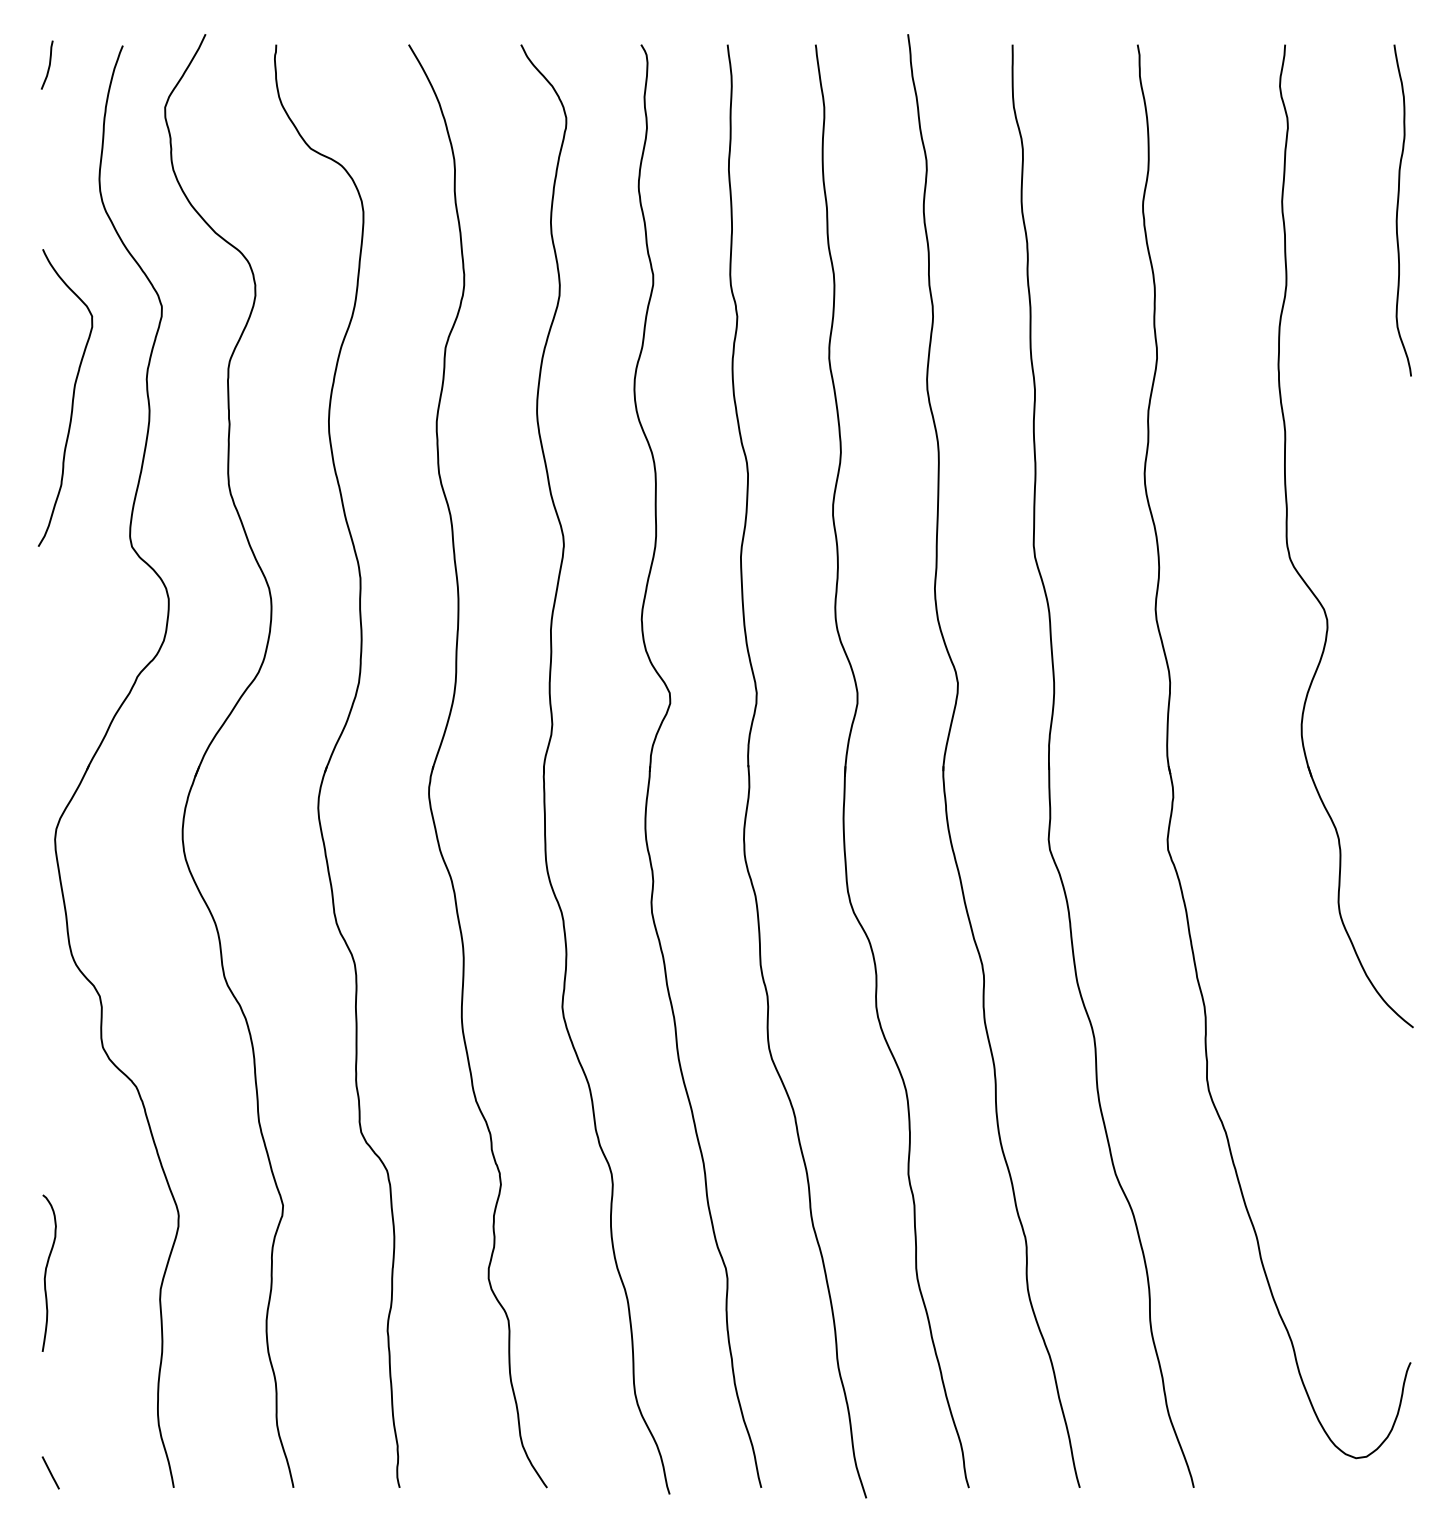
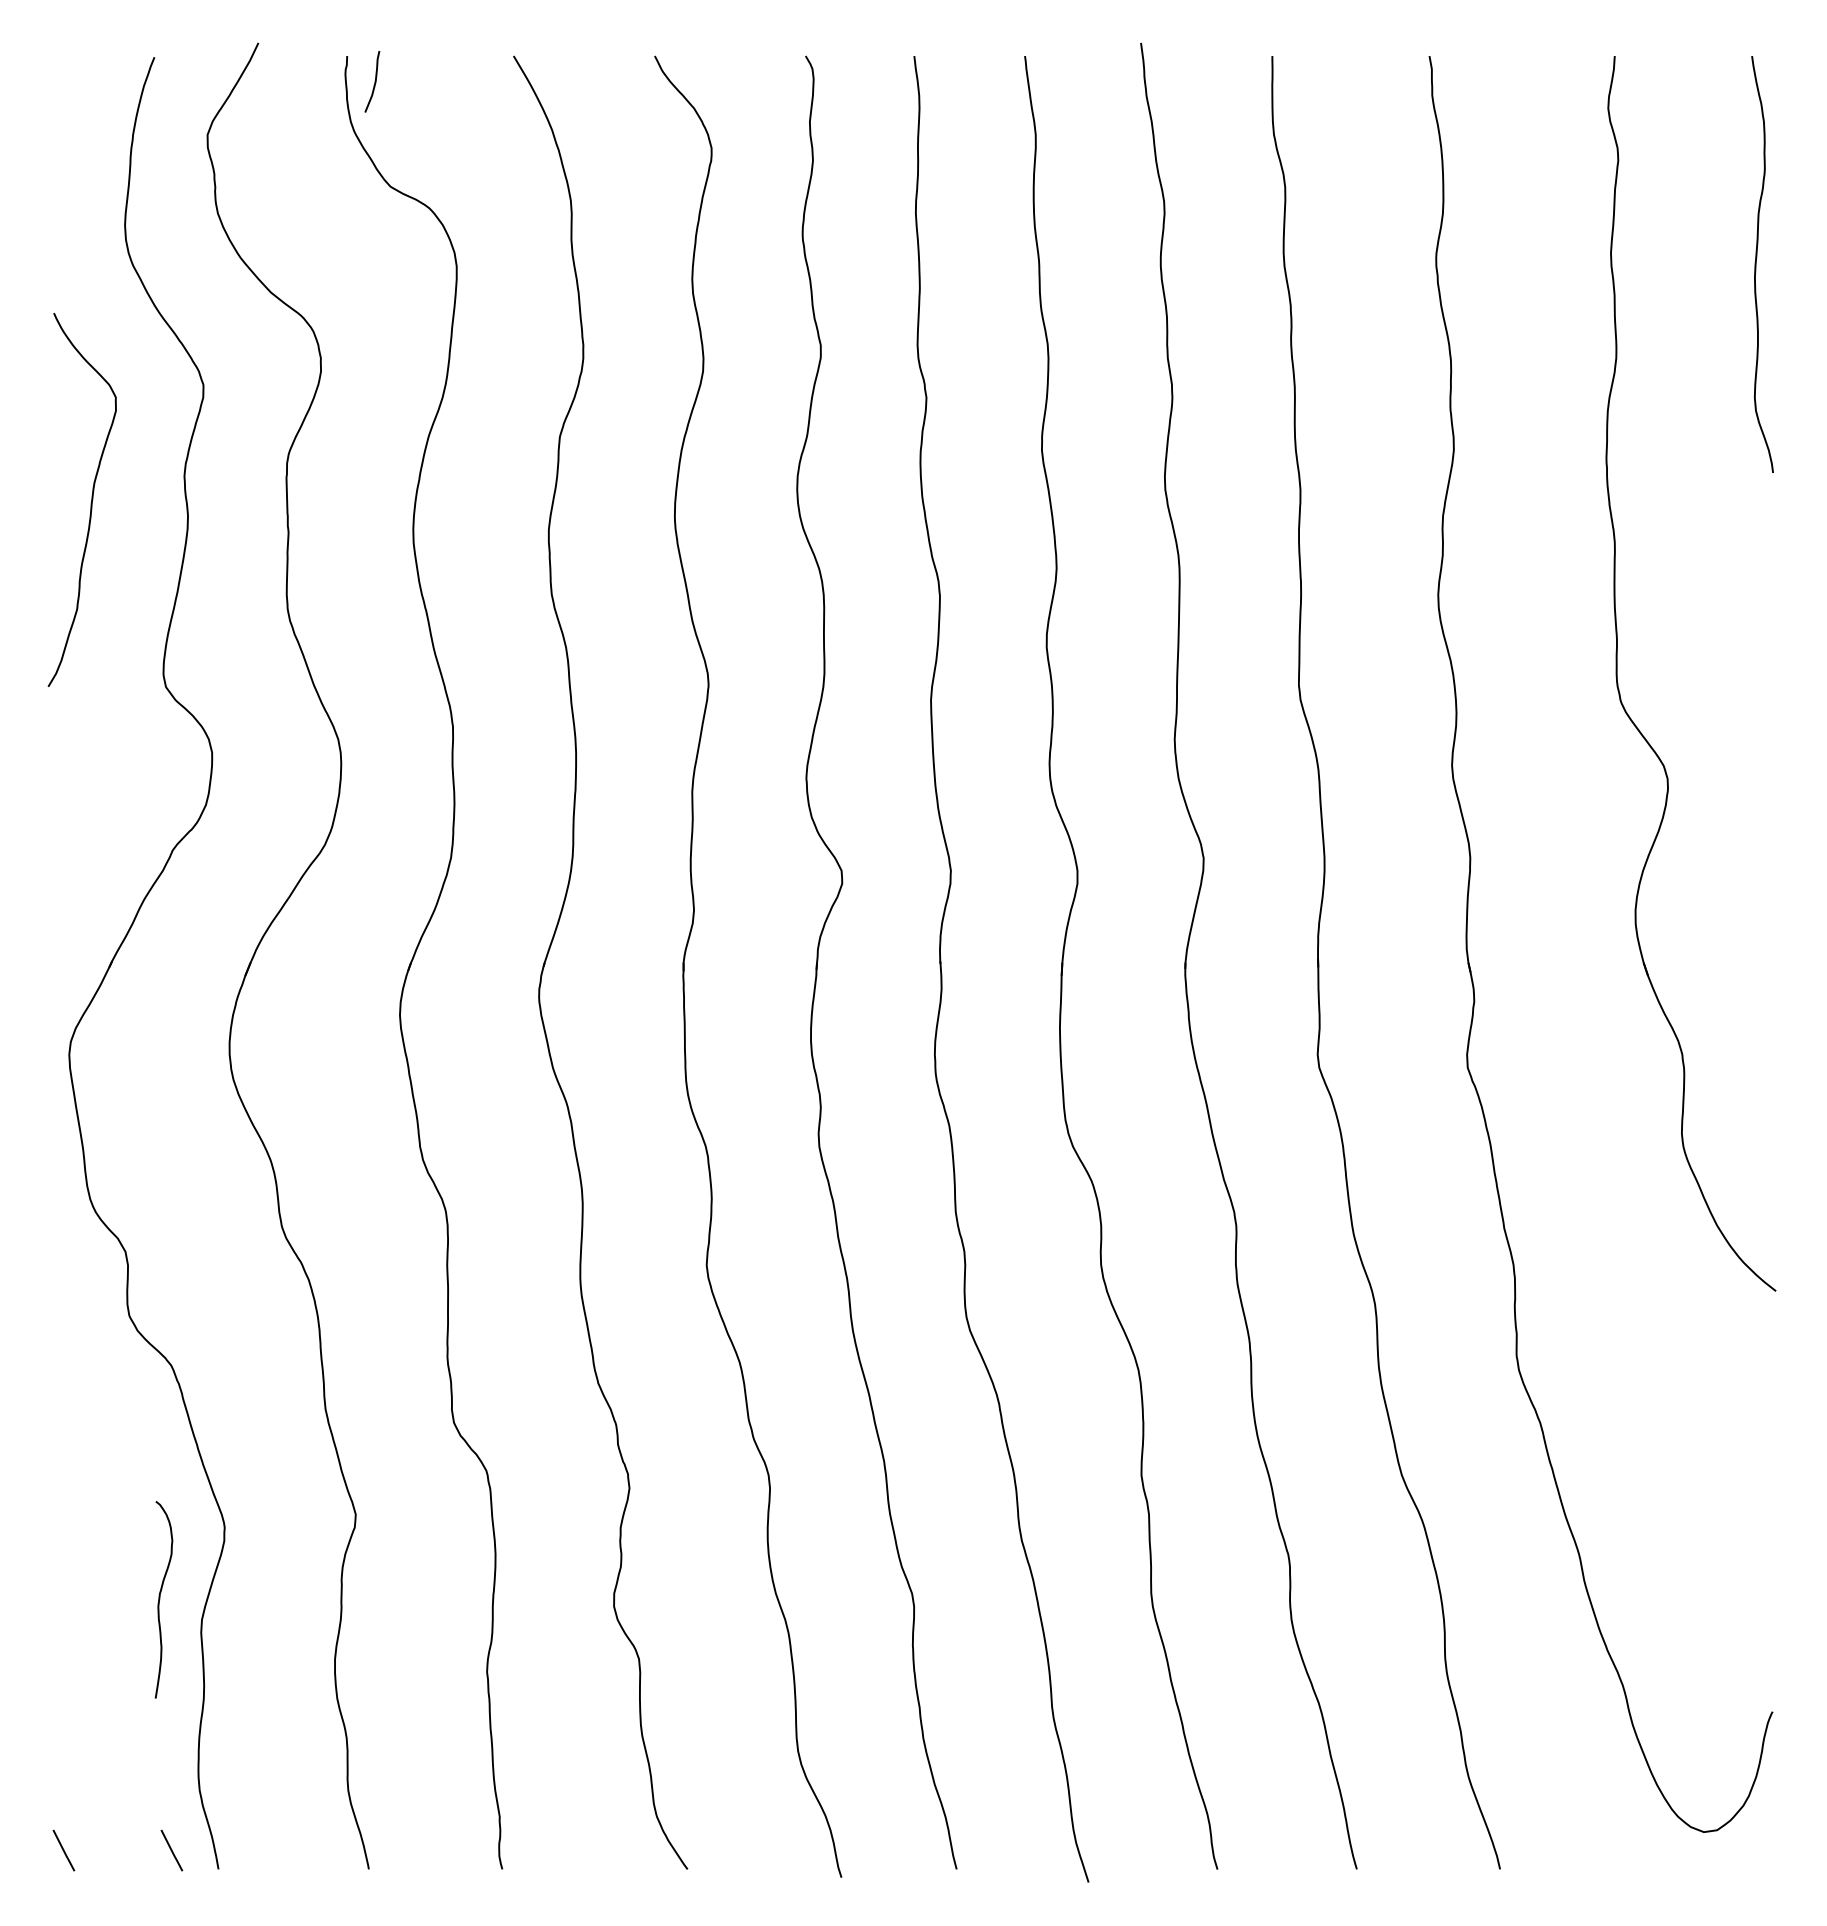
curve: (48, 64) -> (374, 81), moved
curve: (46, 1273) -> (160, 1599), moved
line: (136, 1472) -> (171, 1850), added

